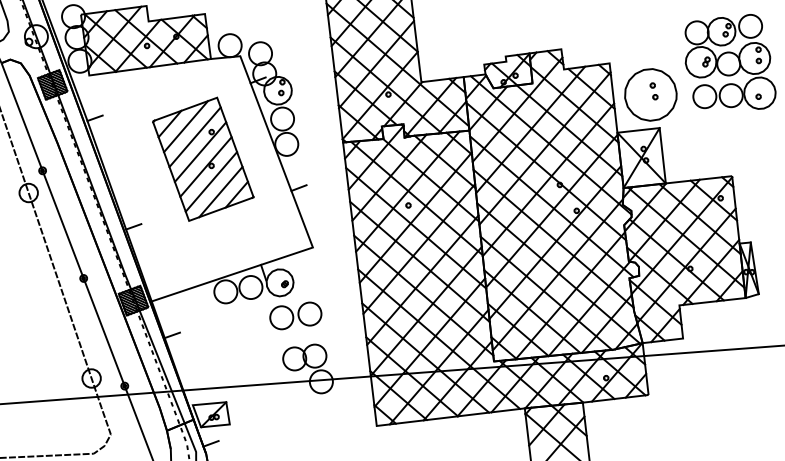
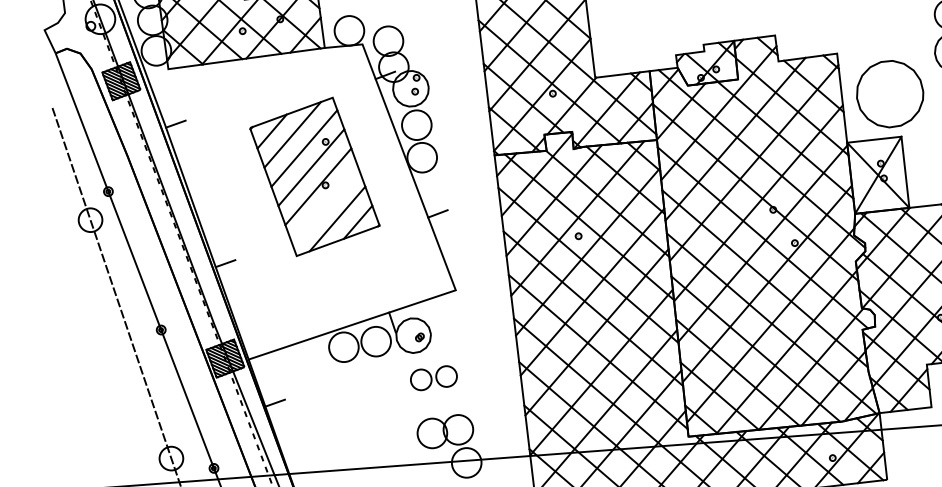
part: (653, 91) -> (893, 89), removed
line: (211, 181) -> (325, 205), removed
part: (295, 315) -> (433, 377), size x0.7

